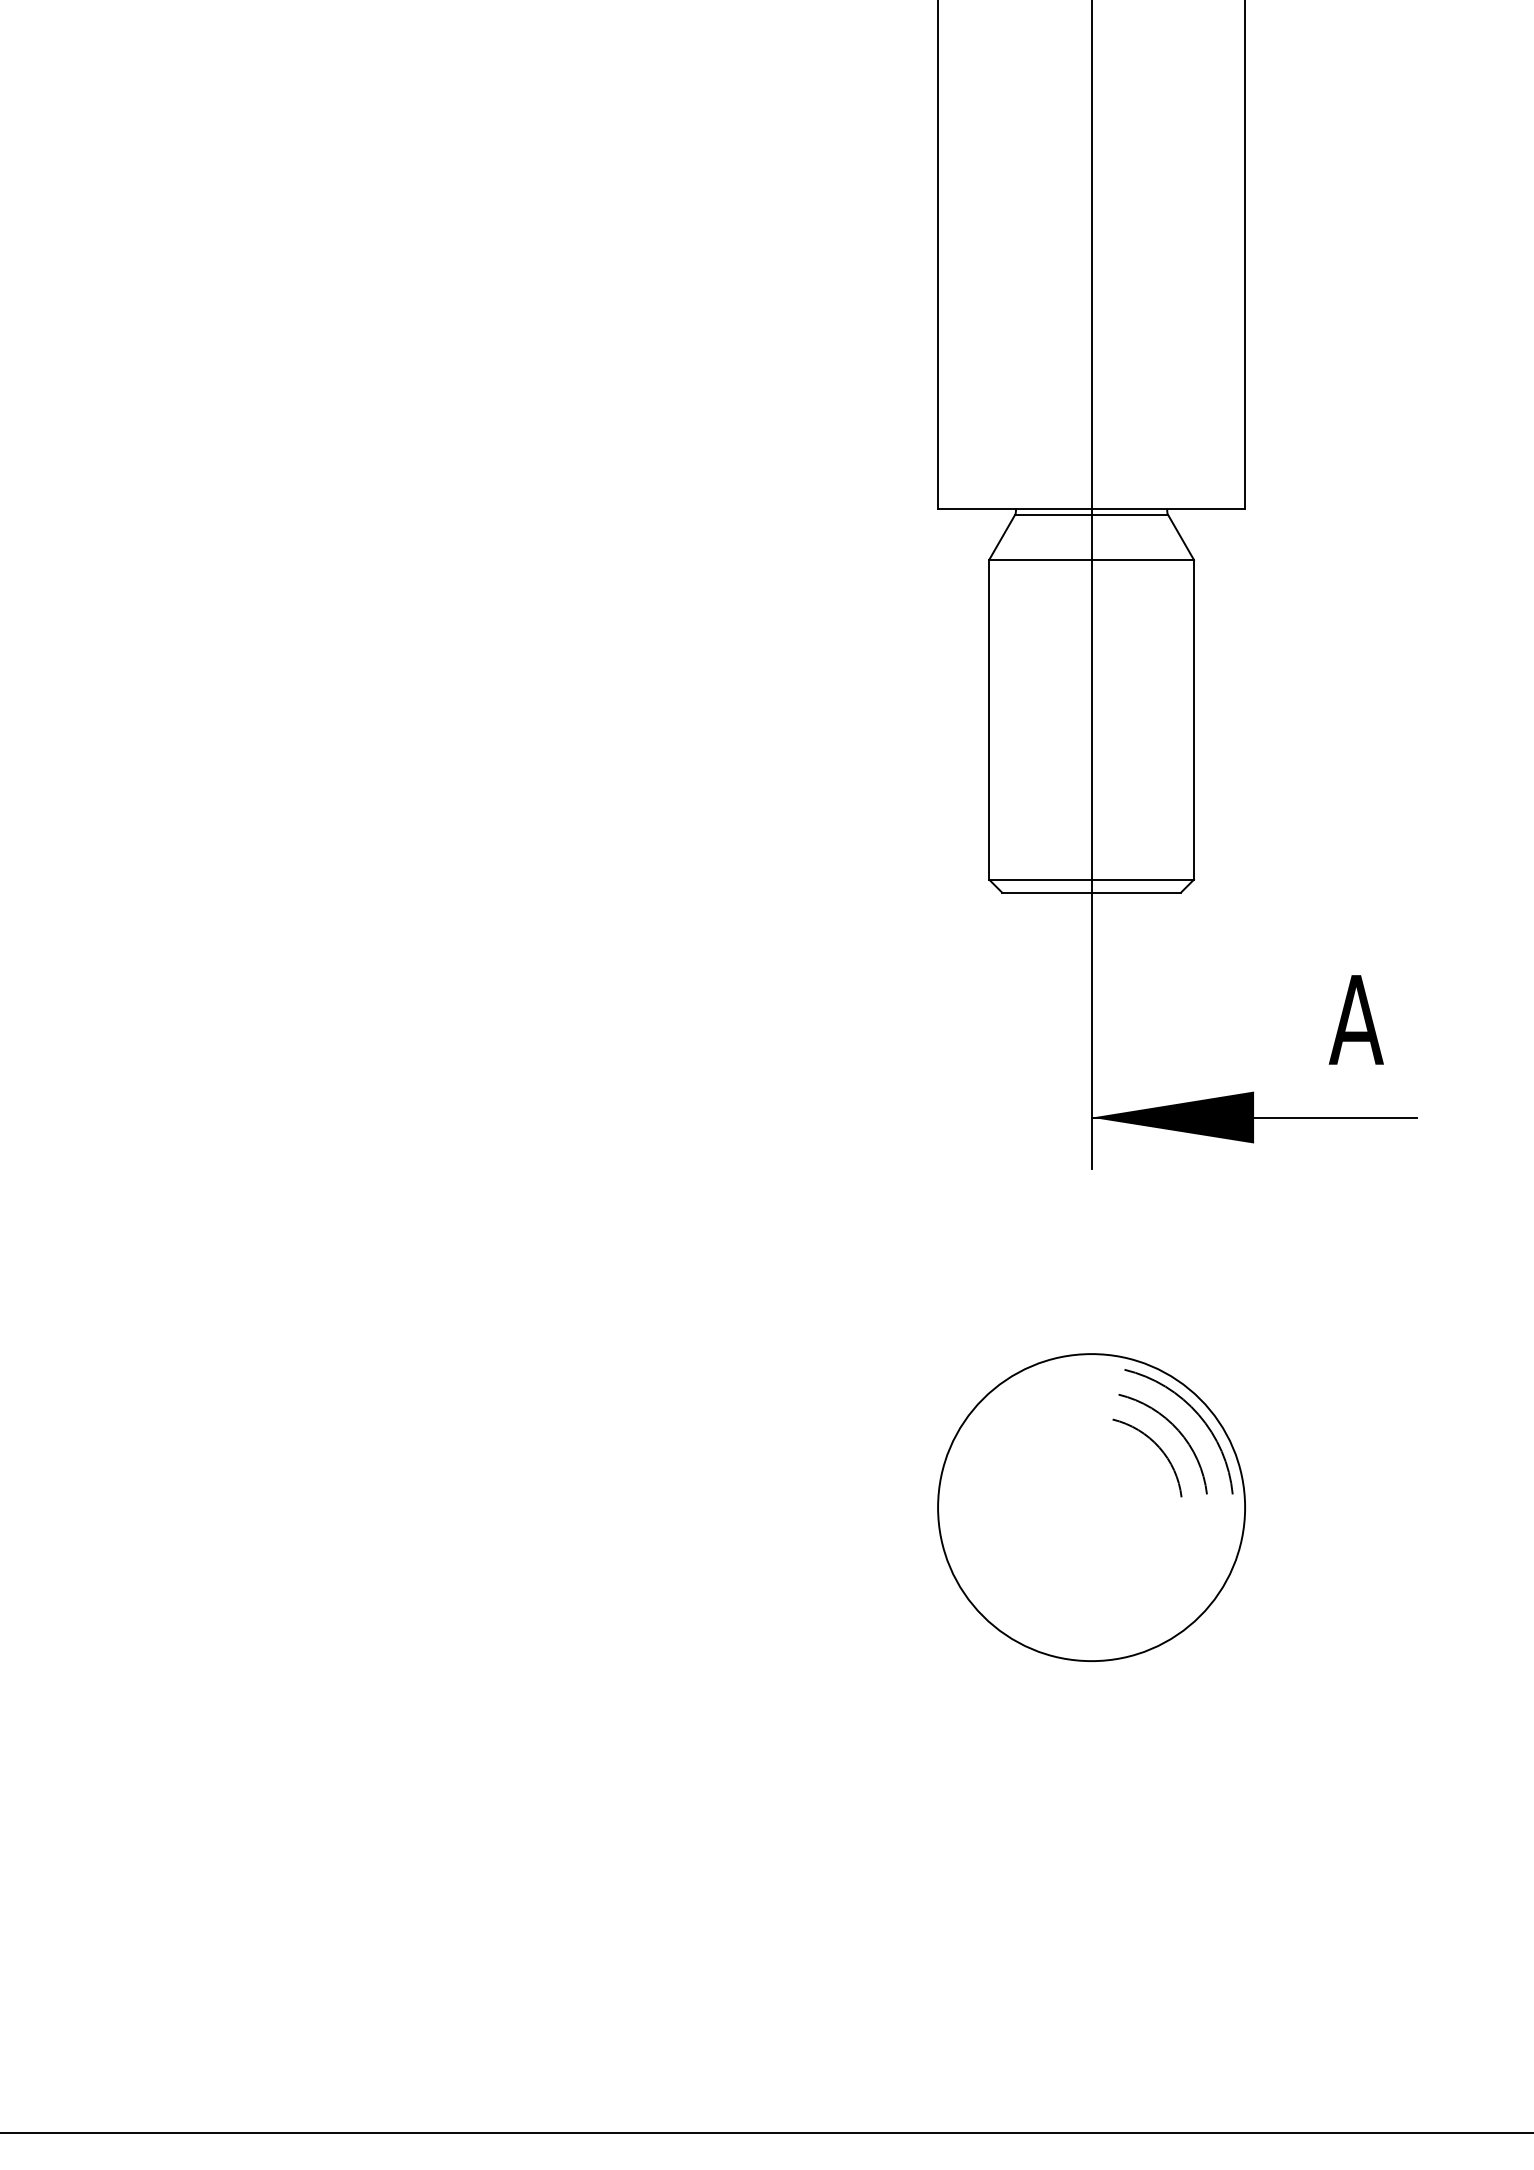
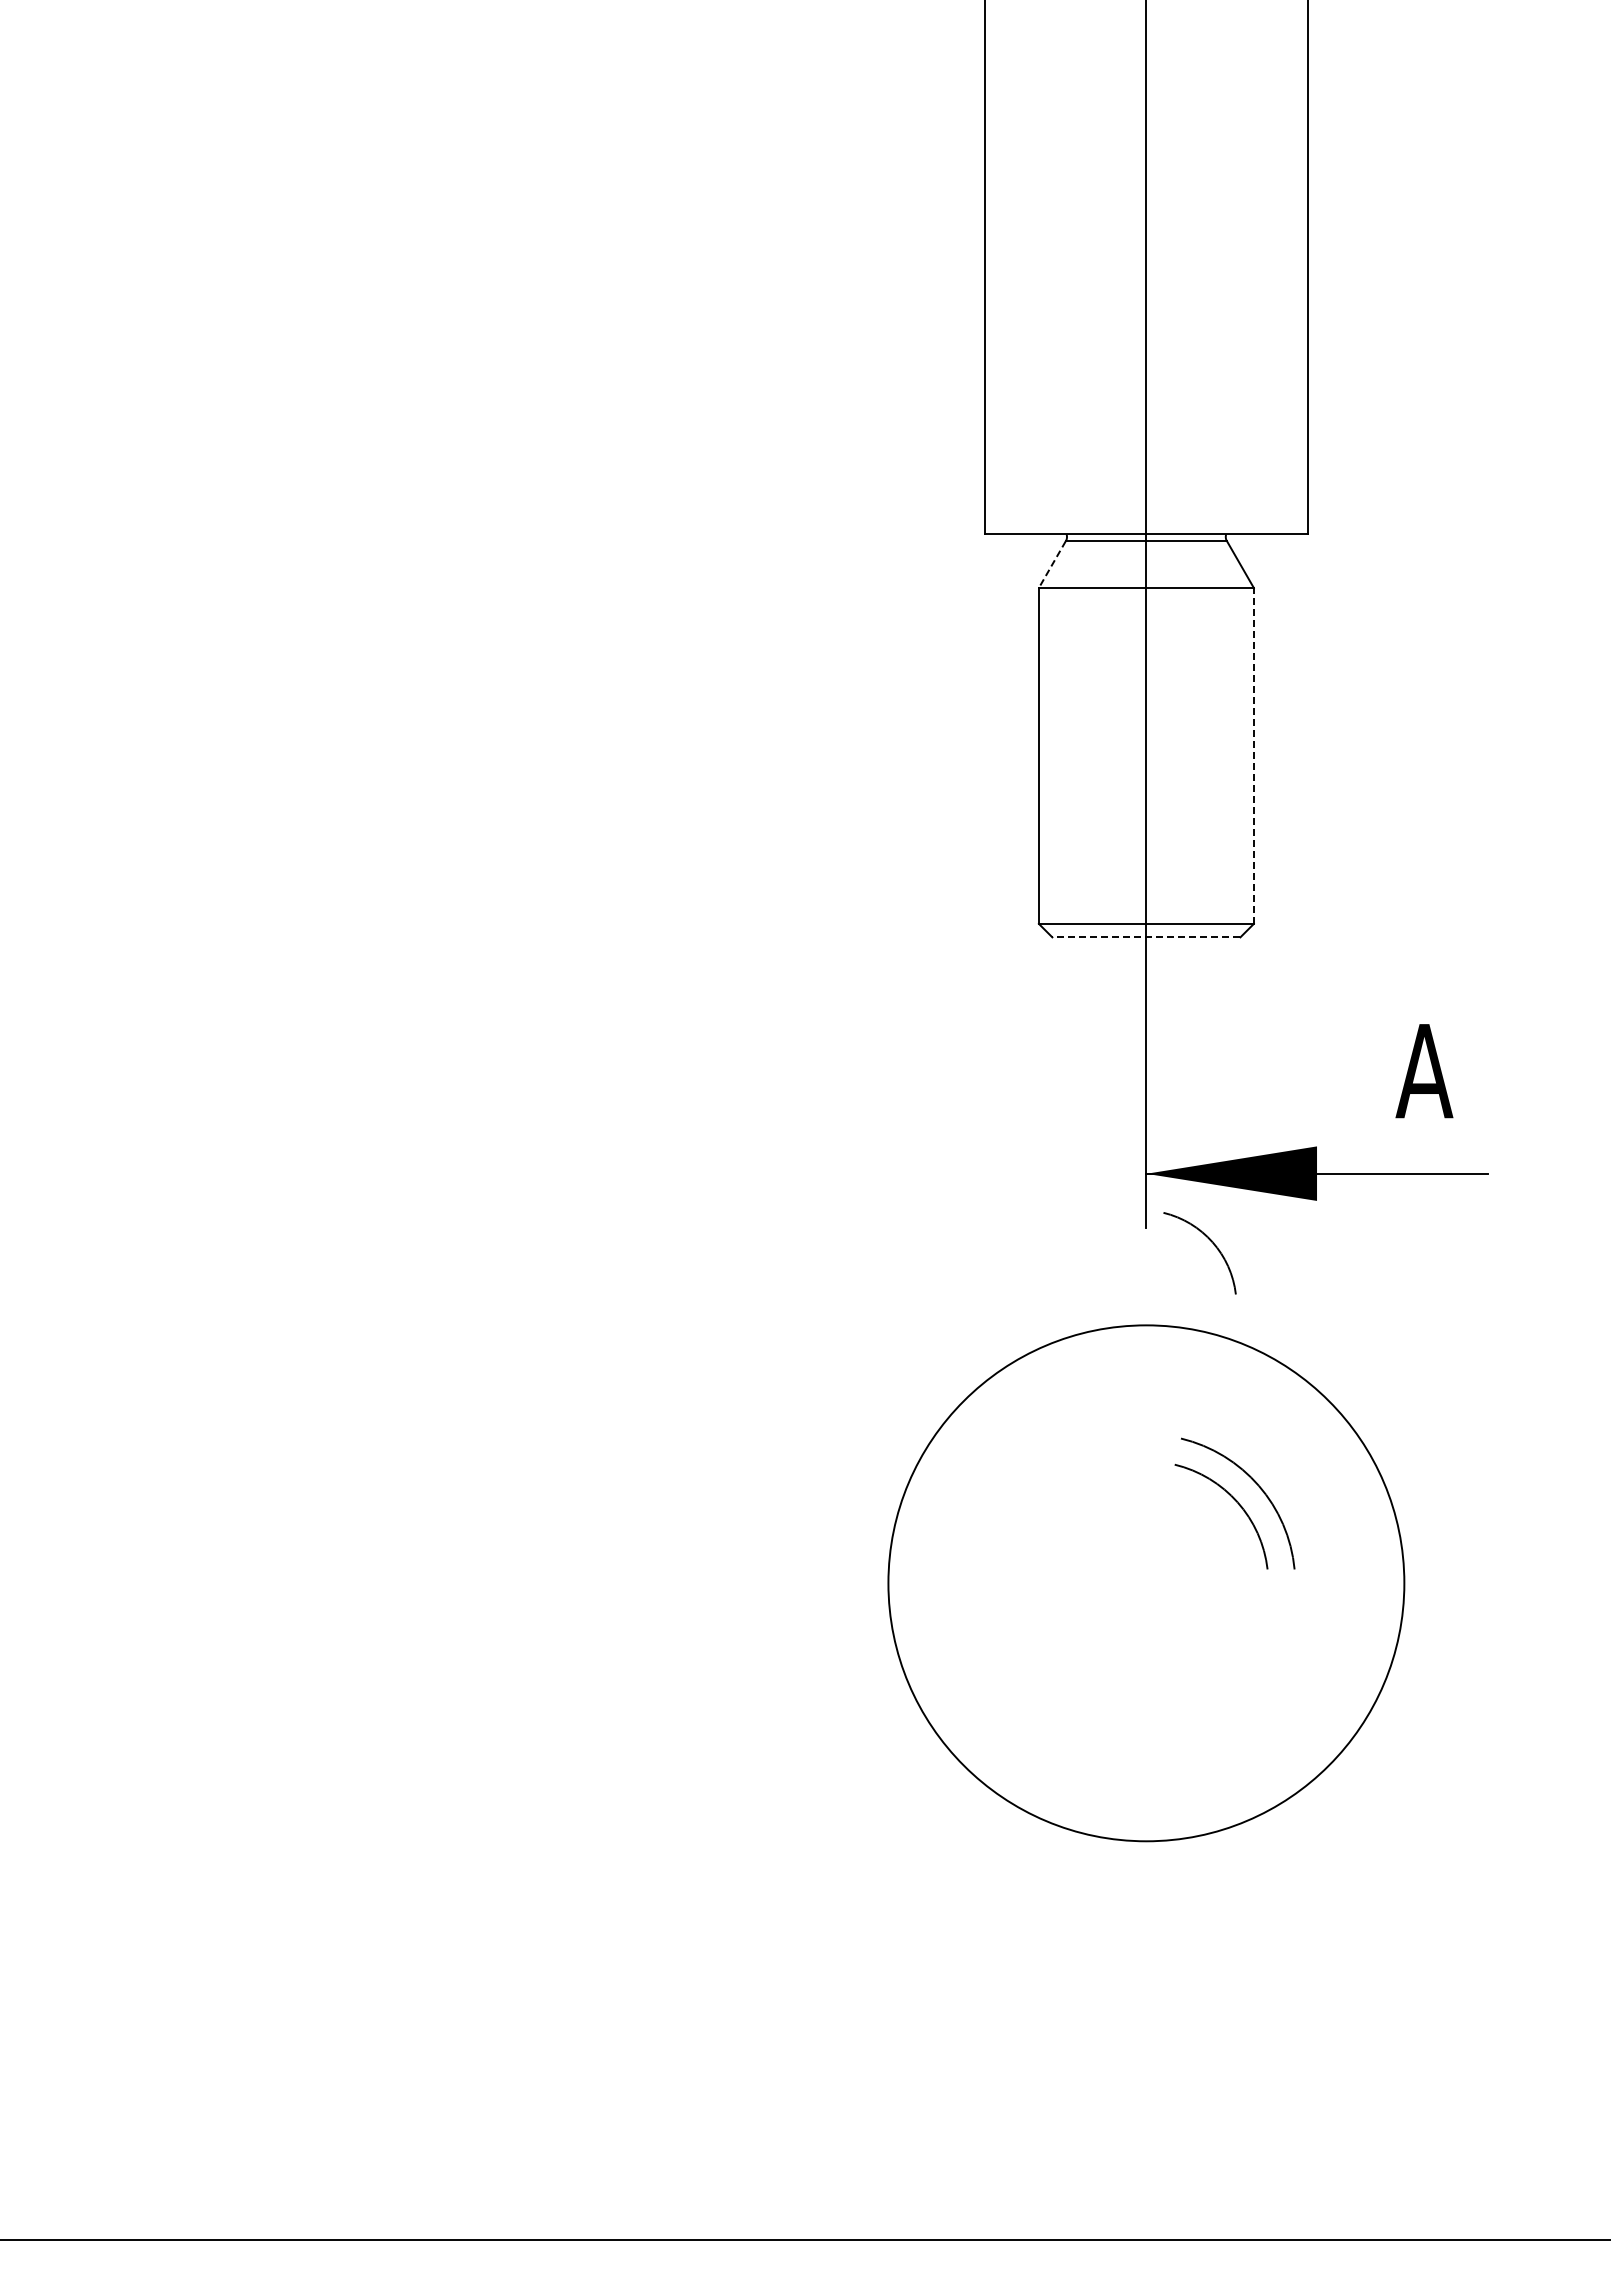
line: (1002, 537) -> (1052, 564), solid -> dashed
line: (1193, 719) -> (1253, 755), solid -> dashed
line: (1090, 892) -> (1145, 937), solid -> dashed
arc: (1157, 1446) -> (1210, 1241), moved
circle: (1091, 1507) -> (1146, 1583), size x1.6

